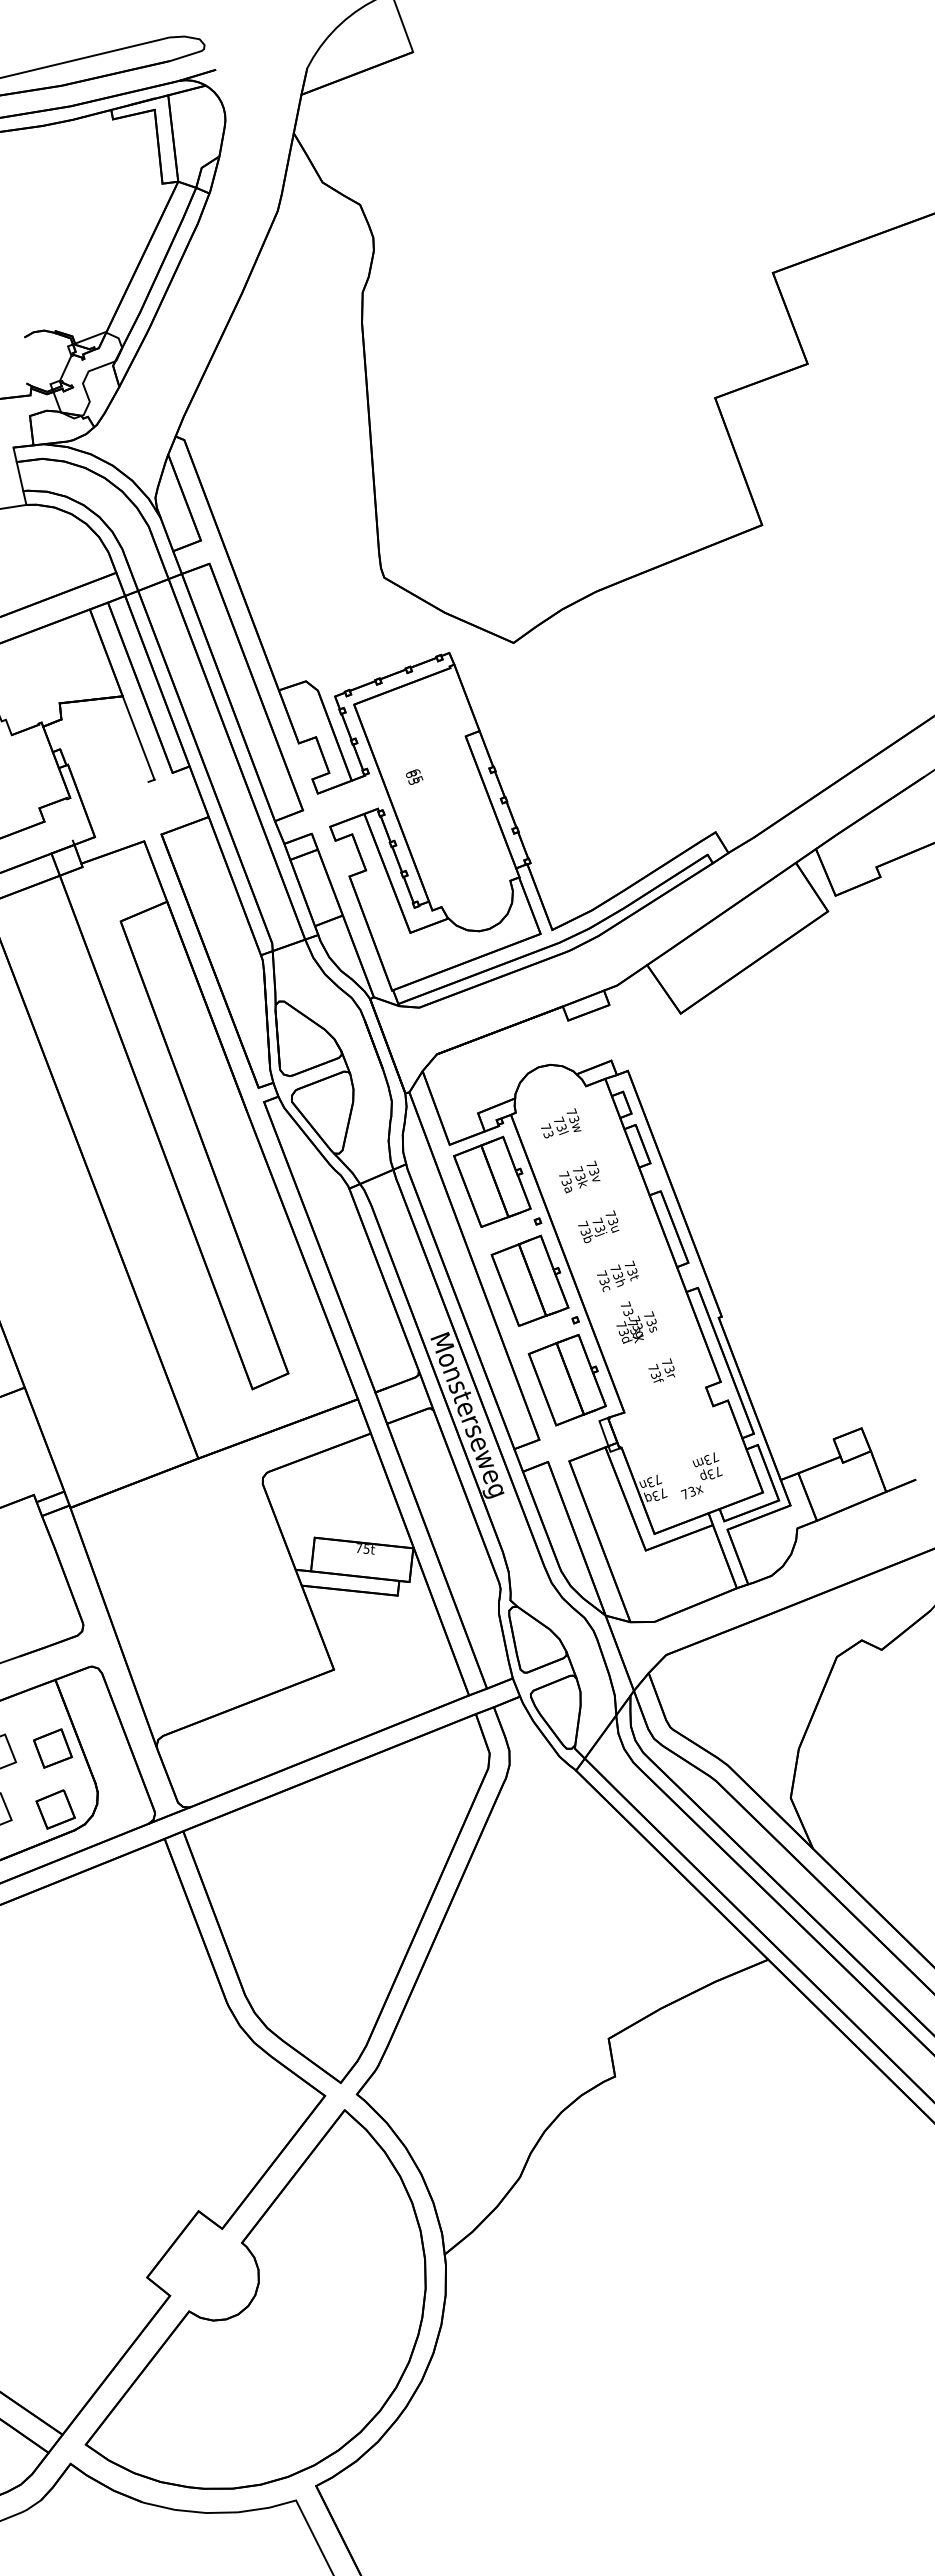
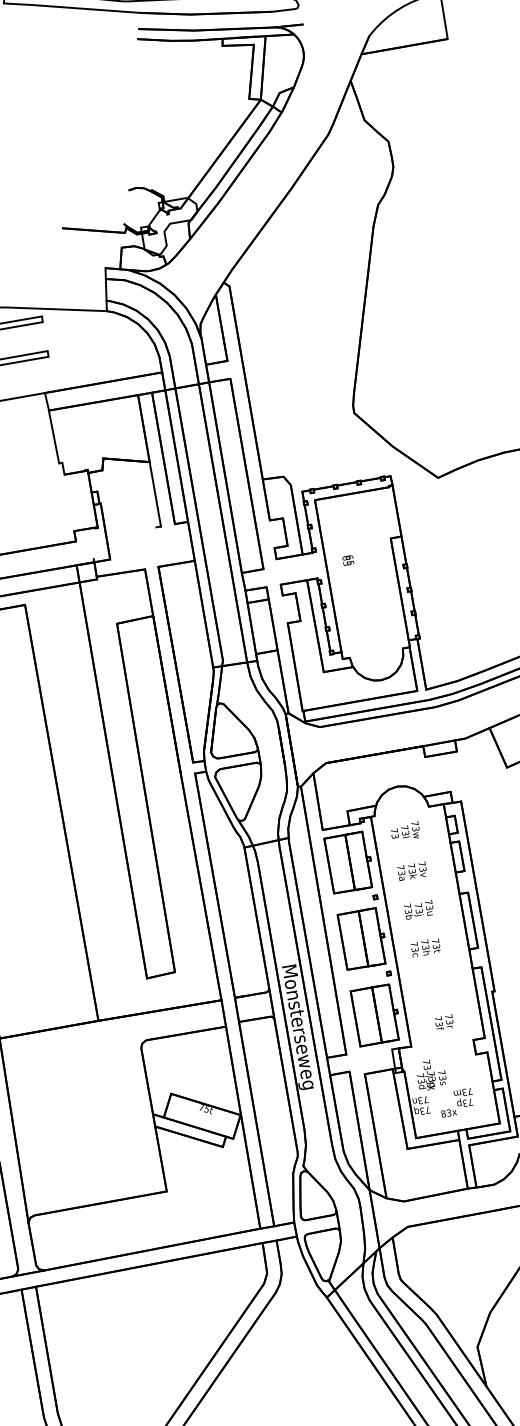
text: (636, 1322) -> (431, 1075), moved
text: (684, 1494) -> (443, 1113), 73x -> 83x

